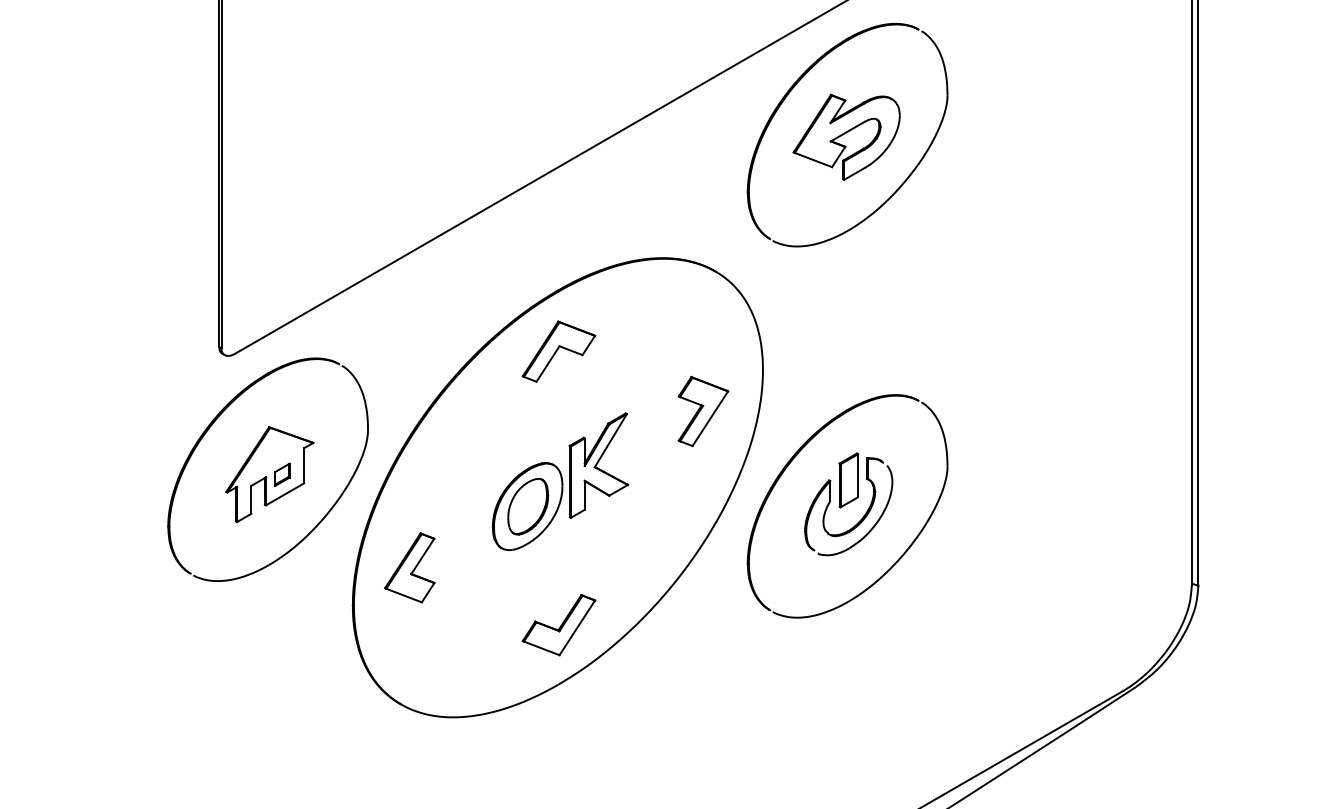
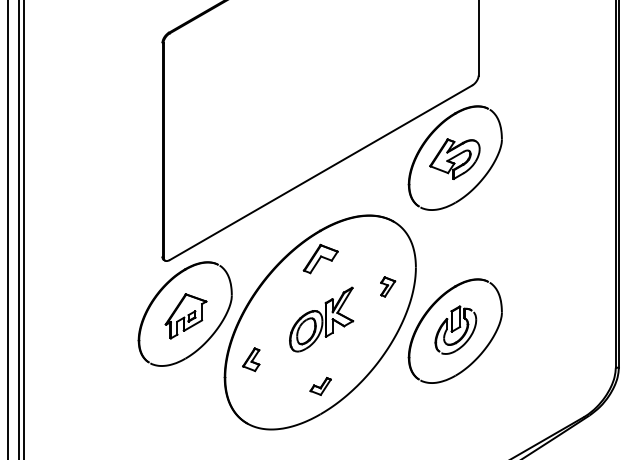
part: (702, 410) -> (387, 286), size x0.6
part: (408, 567) -> (250, 359), size x0.7
part: (558, 625) -> (320, 386), size x0.6

